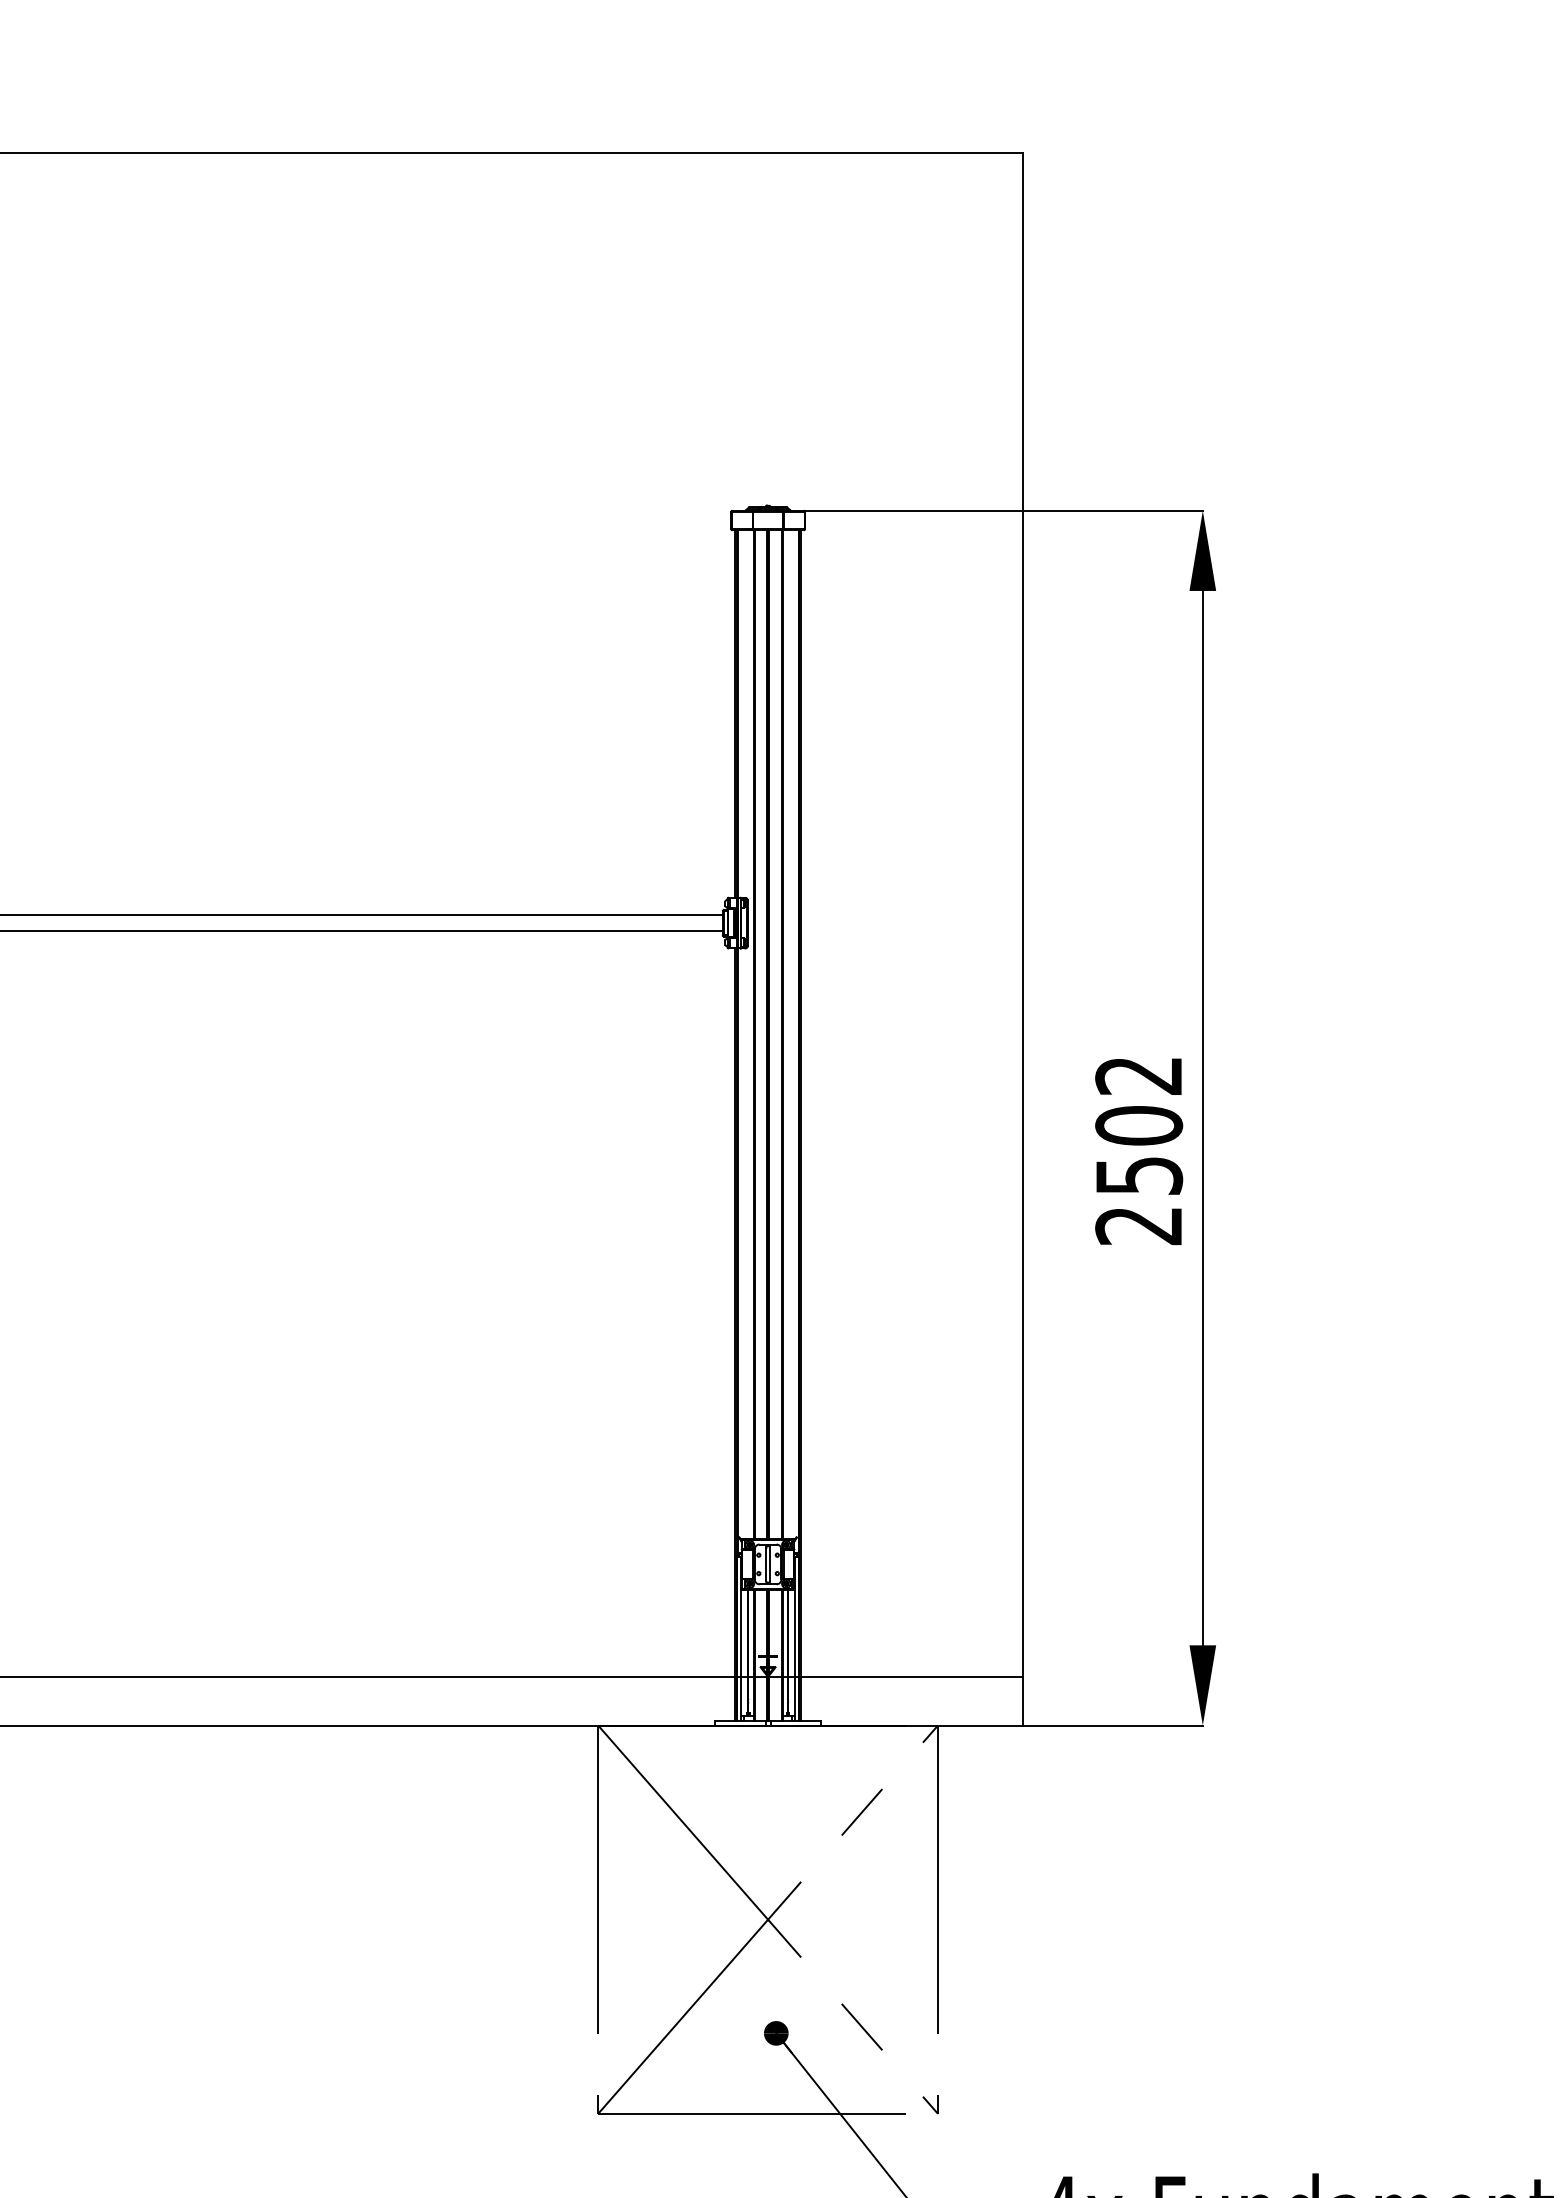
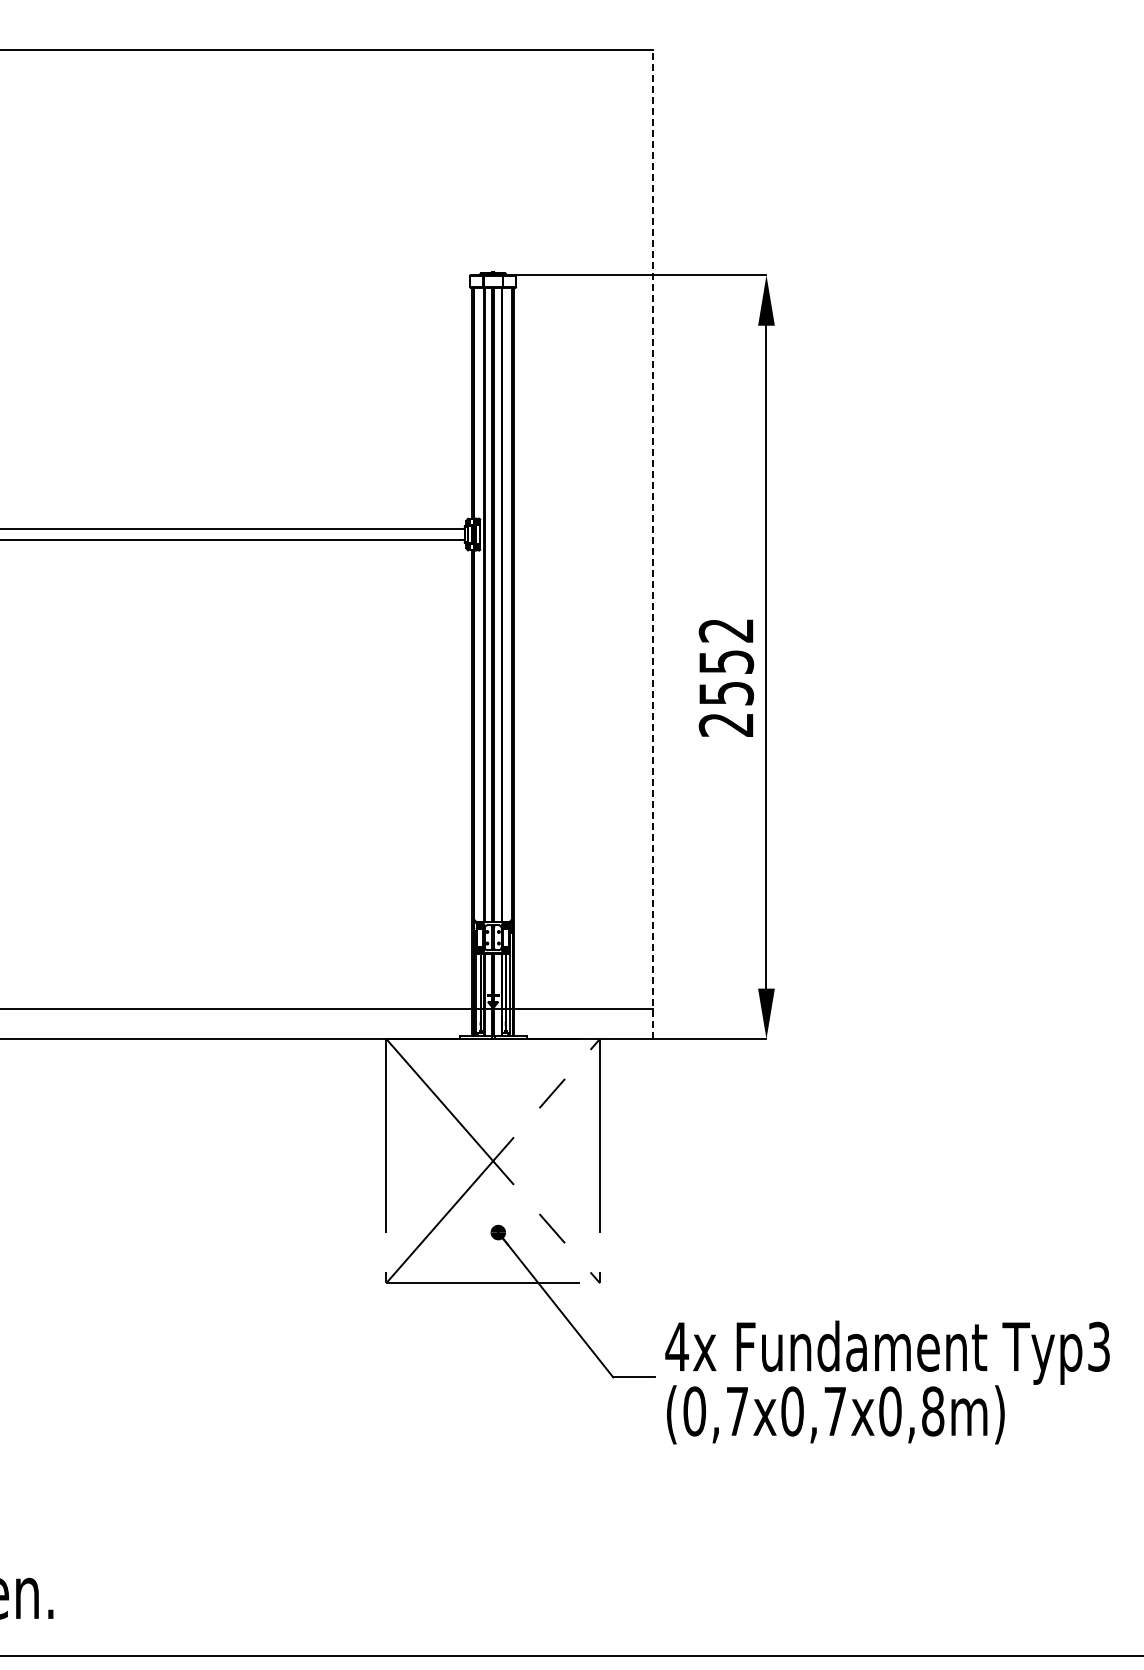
line: (1023, 938) -> (653, 544), solid -> dashed
text: (1139, 1125) -> (726, 661), 2502 -> 2552

